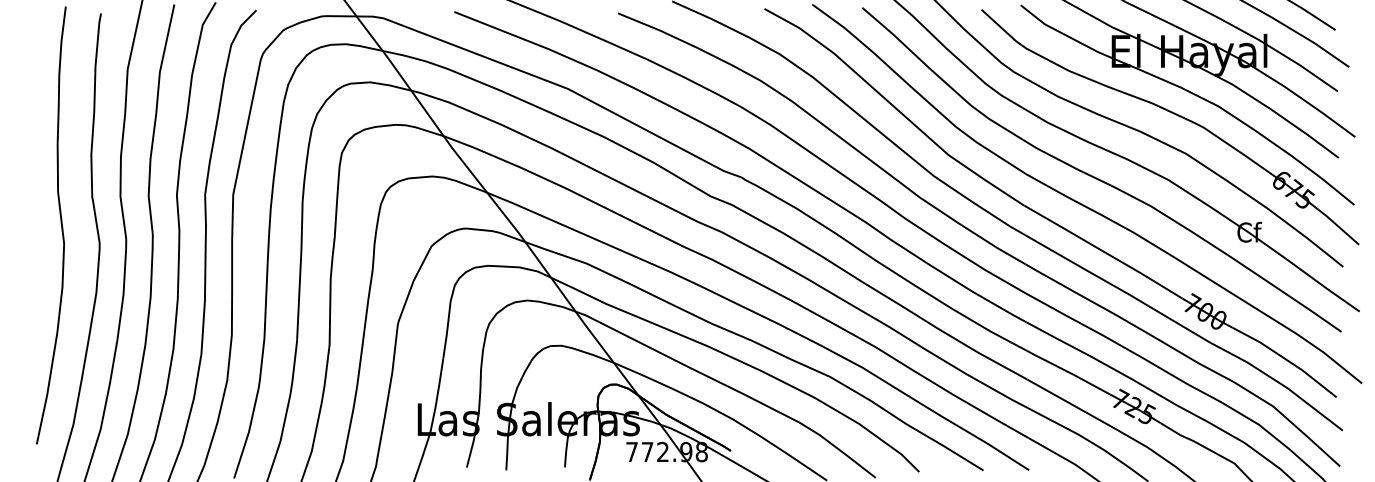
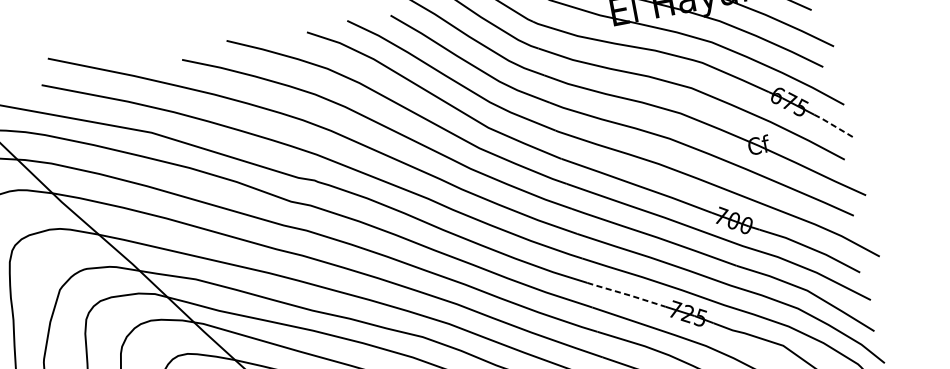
line: (1338, 226) -> (834, 125), solid -> dashed
line: (1068, 372) -> (626, 294), solid -> dashed

